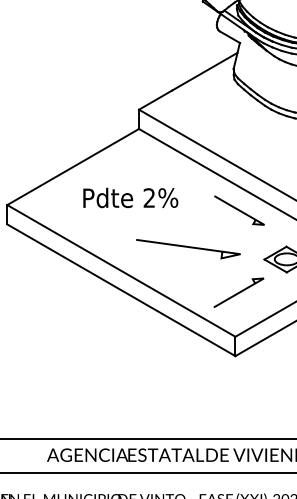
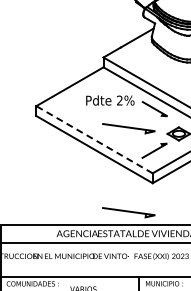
text: (131, 197) -> (110, 100), moved
line: (121, 270) -> (94, 139), solid -> dashed
line: (187, 413) -> (128, 212), added

